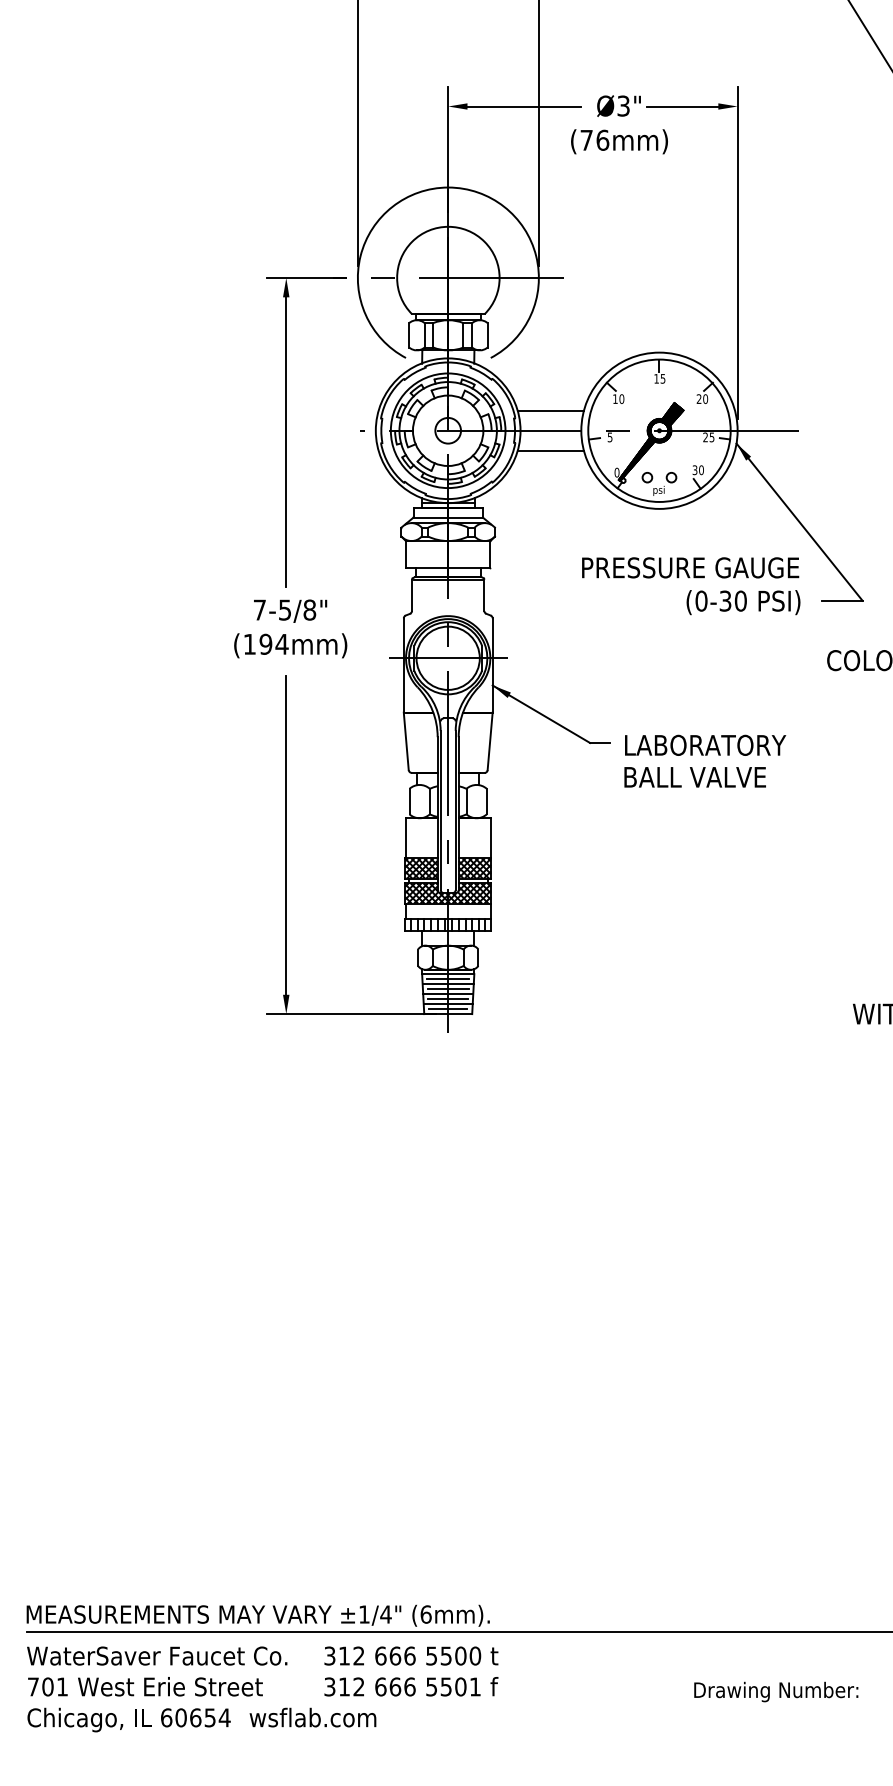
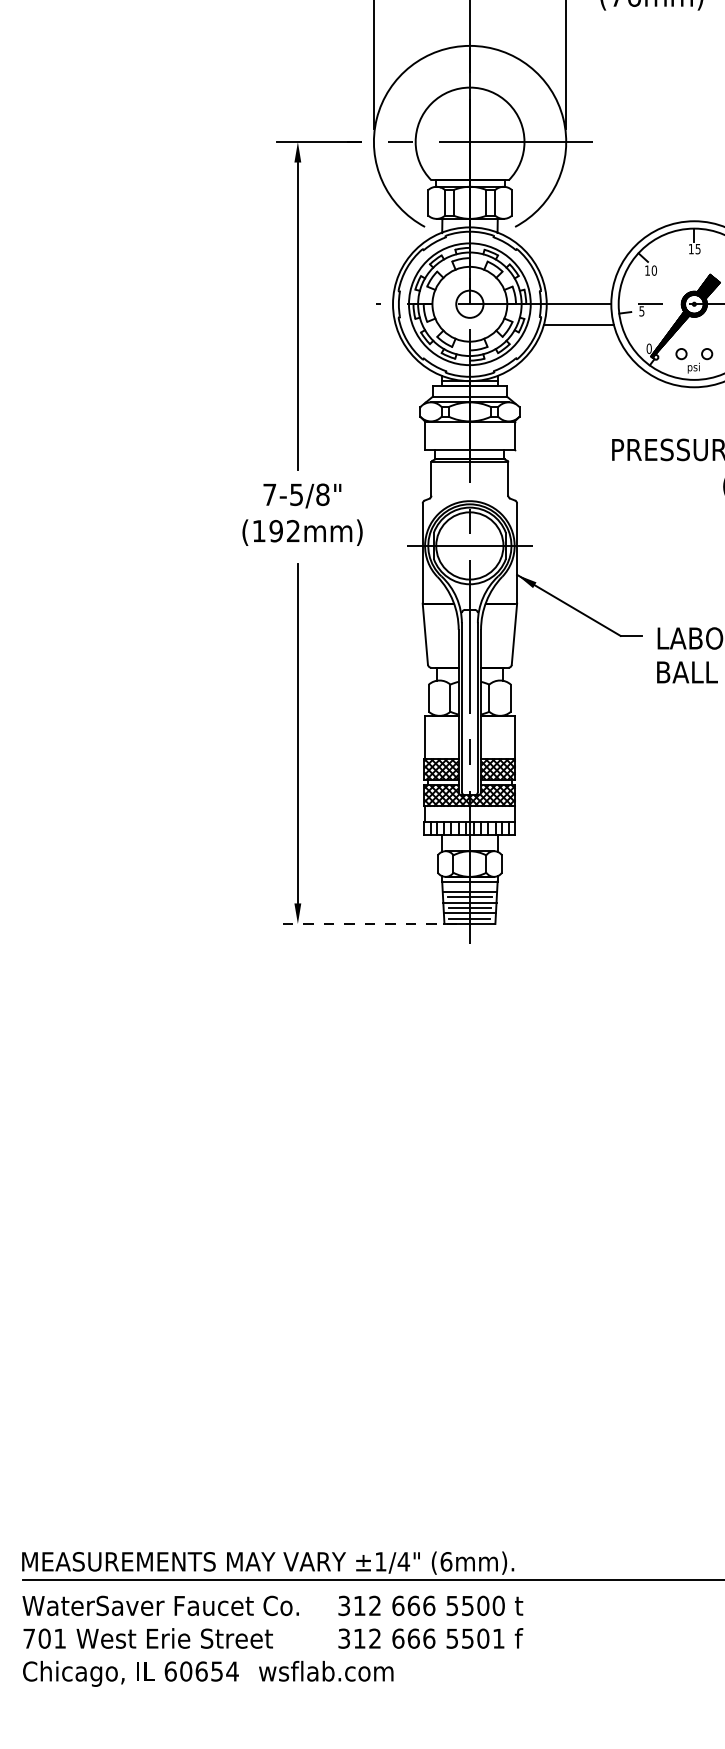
line: (550, 411) -> (578, 283), removed
text: (281, 643) -> (292, 530), (194mm) -> (192mm)
line: (448, 979) -> (470, 887), removed
line: (351, 1014) -> (367, 924), solid -> dashed

